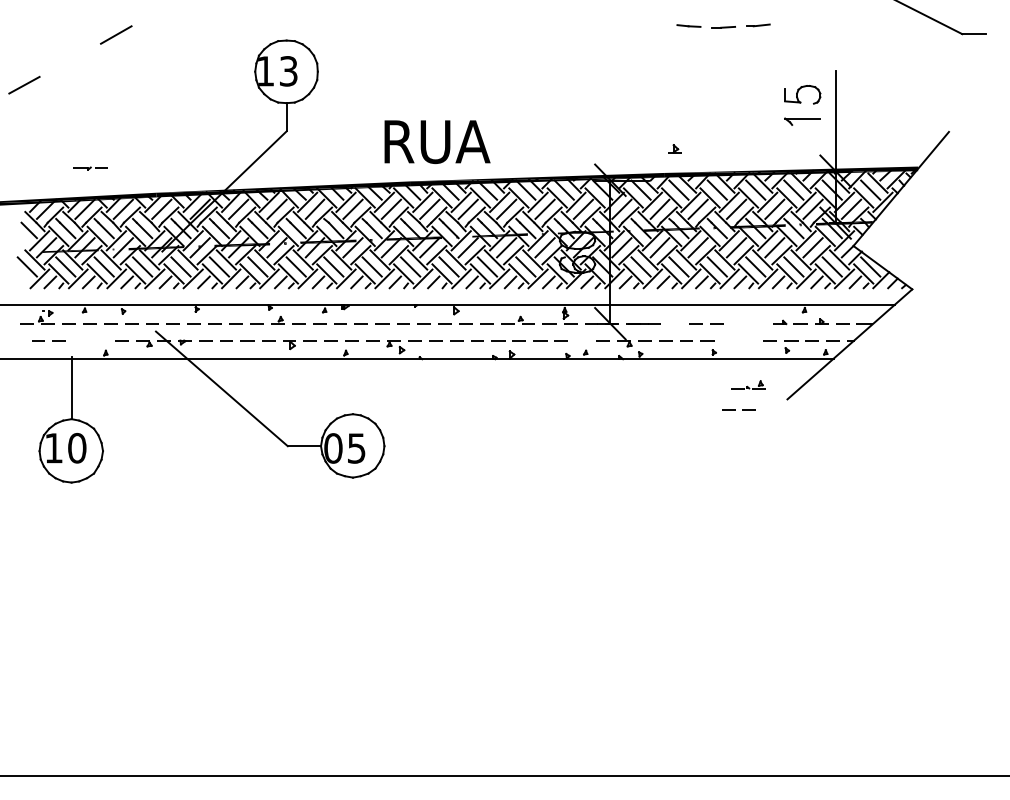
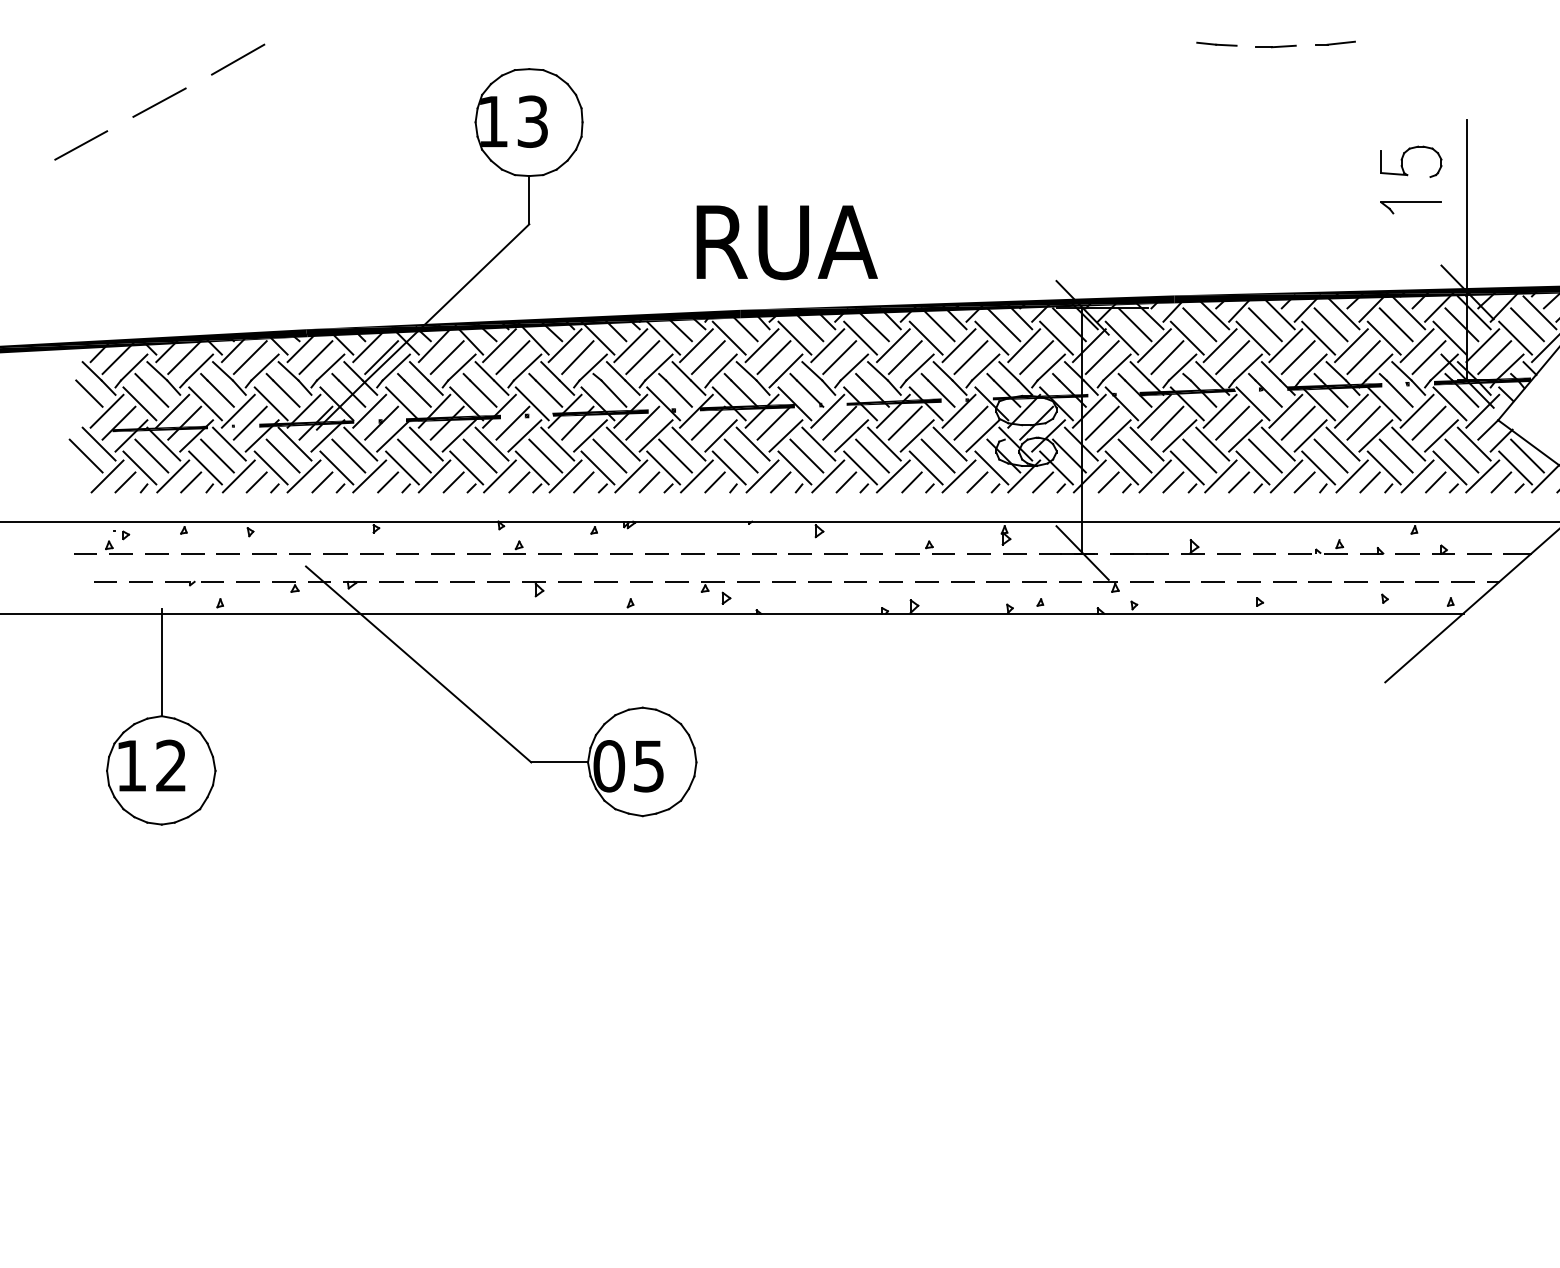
line: (70, 59) -> (159, 101), added
part: (674, 148) -> (1192, 545), moved
part: (90, 168) -> (194, 583), moved
line: (581, 340) -> (1033, 581), added
part: (748, 384) -> (1318, 545), moved
line: (735, 409) -> (1296, 581), moved
text: (77, 448) -> (171, 766), 10 -> 12

